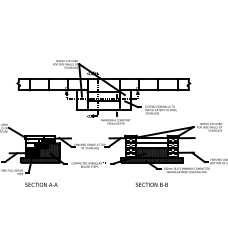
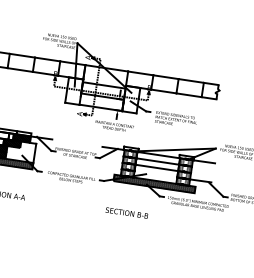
hatch: (48, 150) -> (20, 150), removed
hatch: (151, 152) -> (155, 173), removed
text: (151, 184) -> (126, 212), moved

